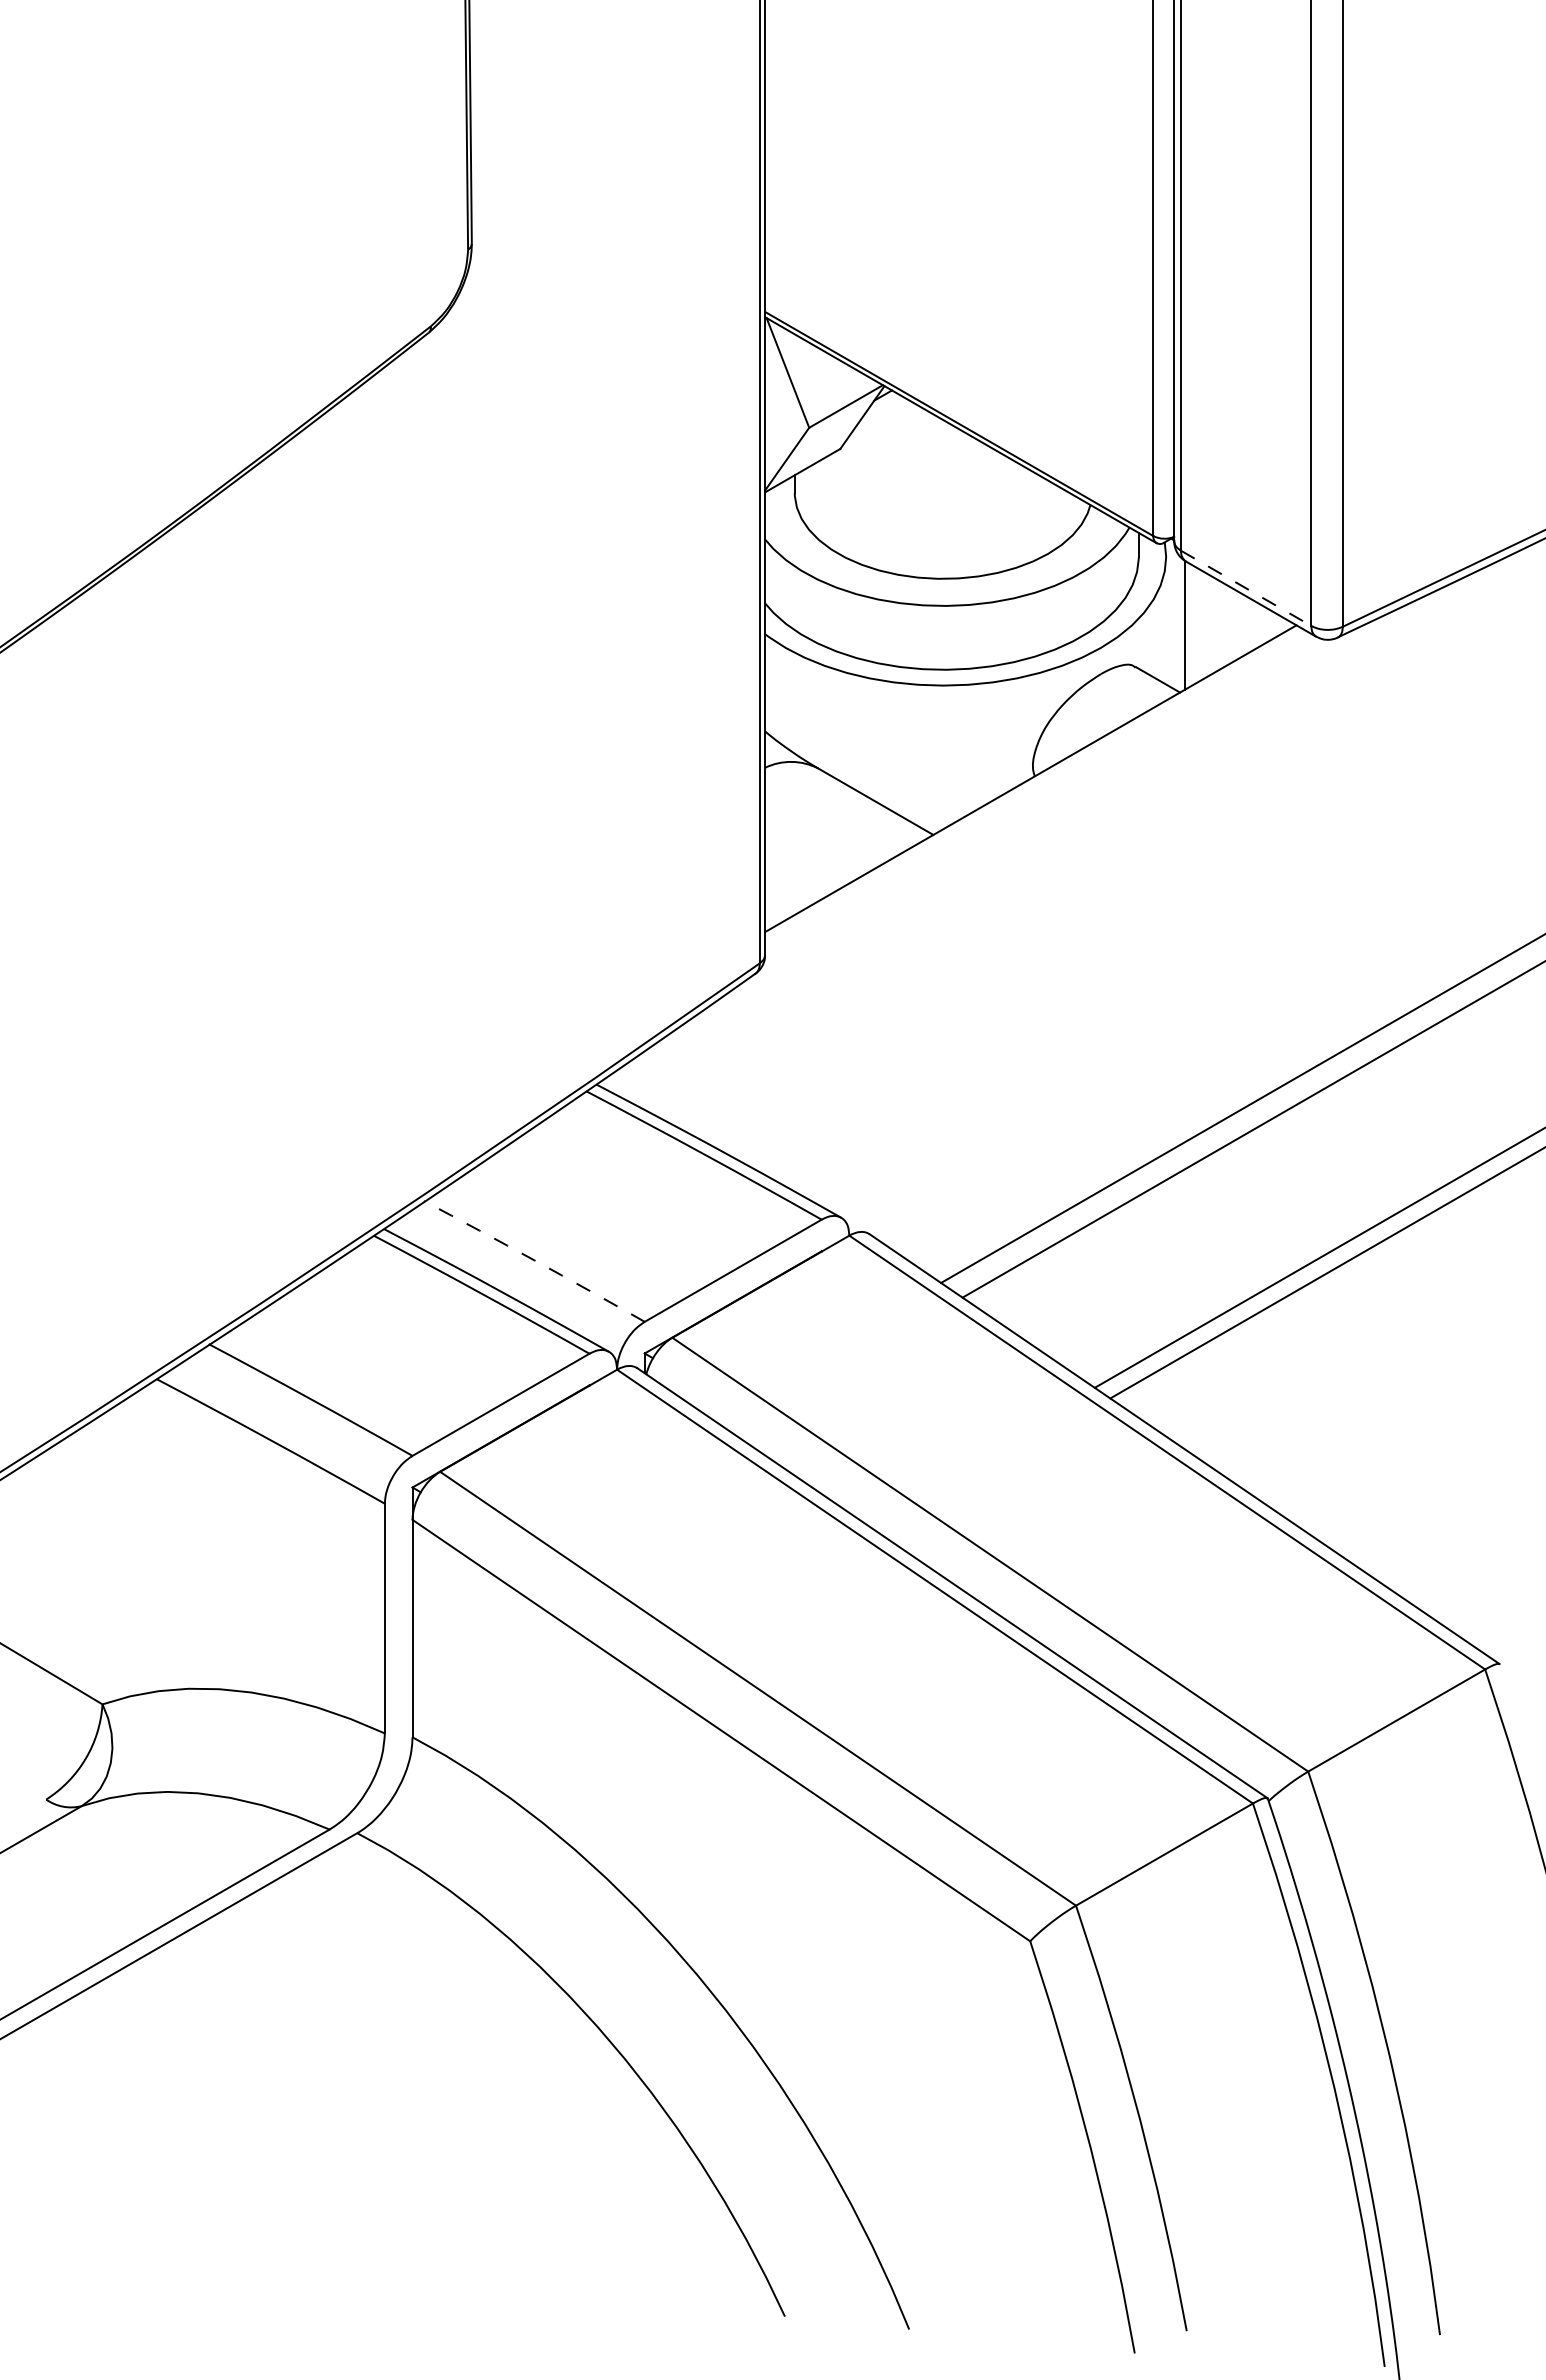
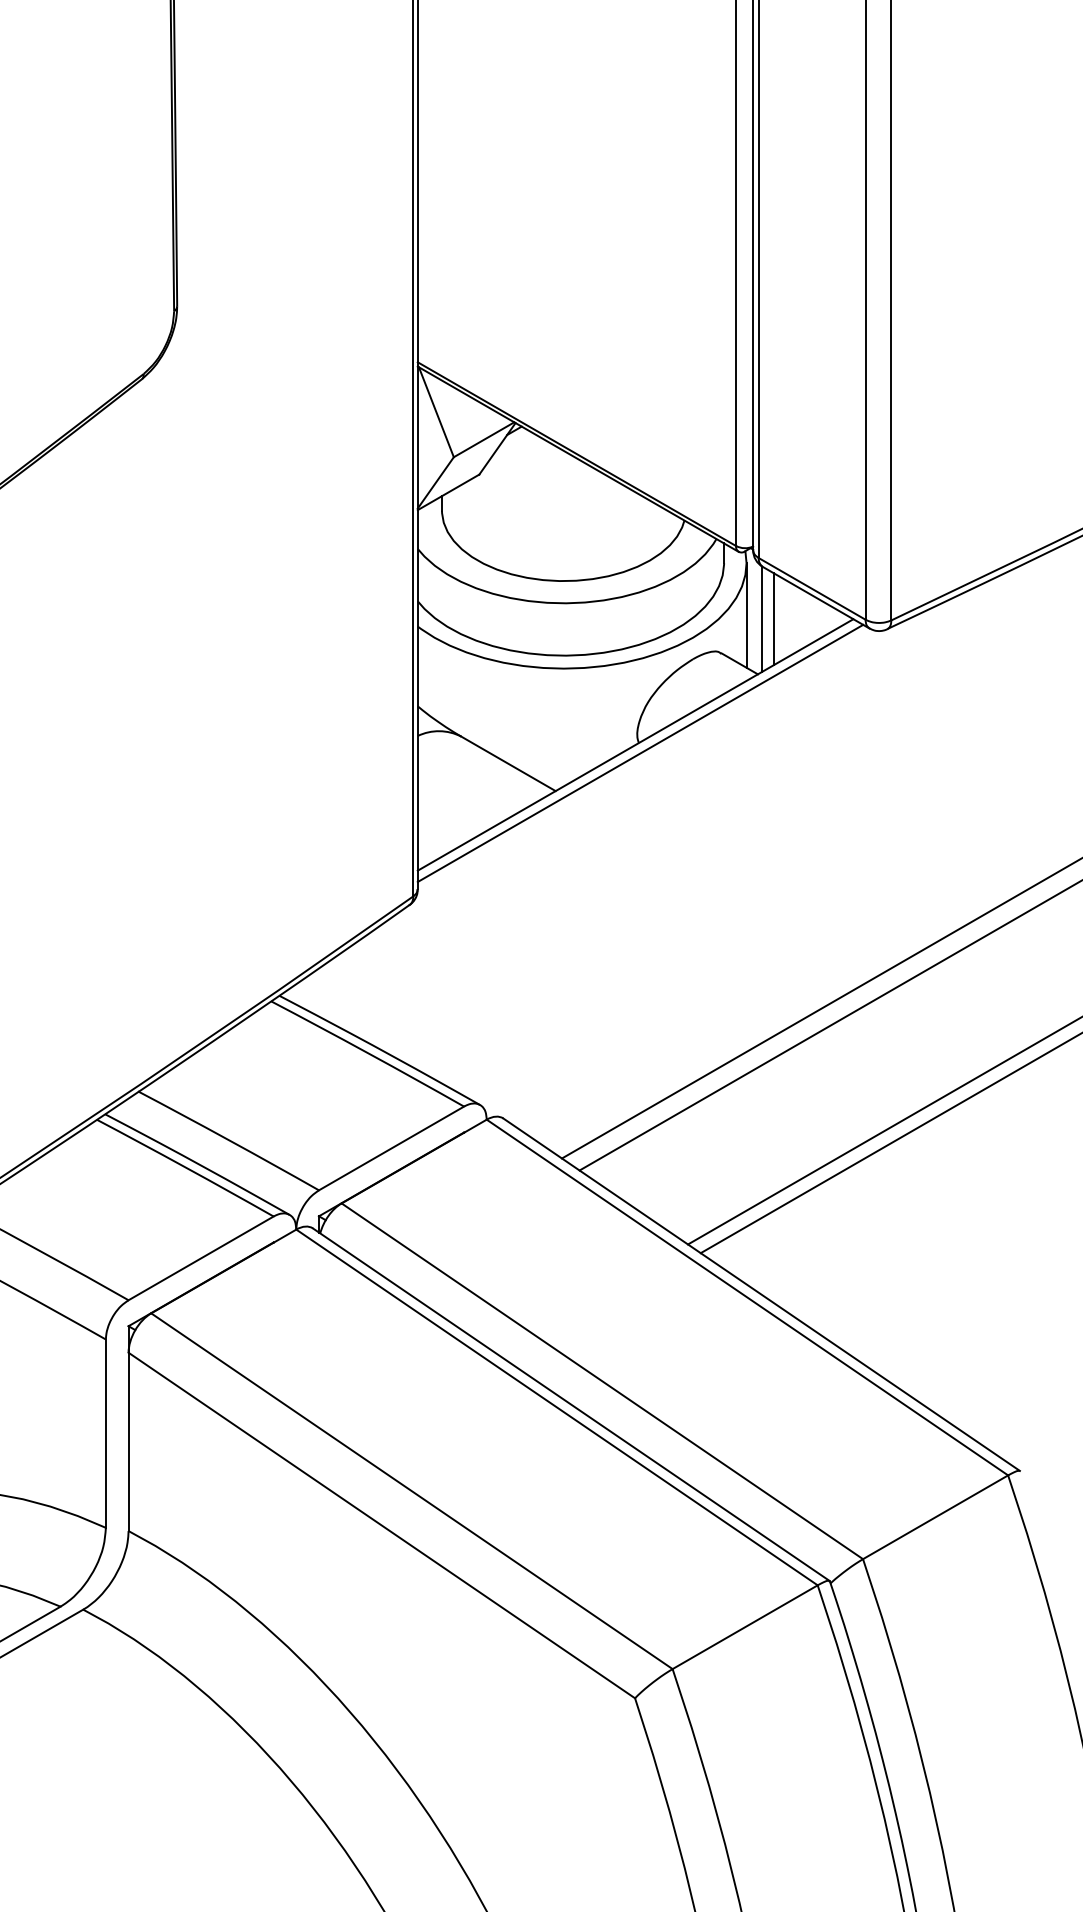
line: (1246, 588) -> (812, 589), dashed -> solid
line: (1166, 620) -> (746, 615), added
line: (1199, 625) -> (773, 619), added
line: (1036, 788) -> (640, 753), added
arc: (534, 1260) -> (228, 1140), dashed -> solid

